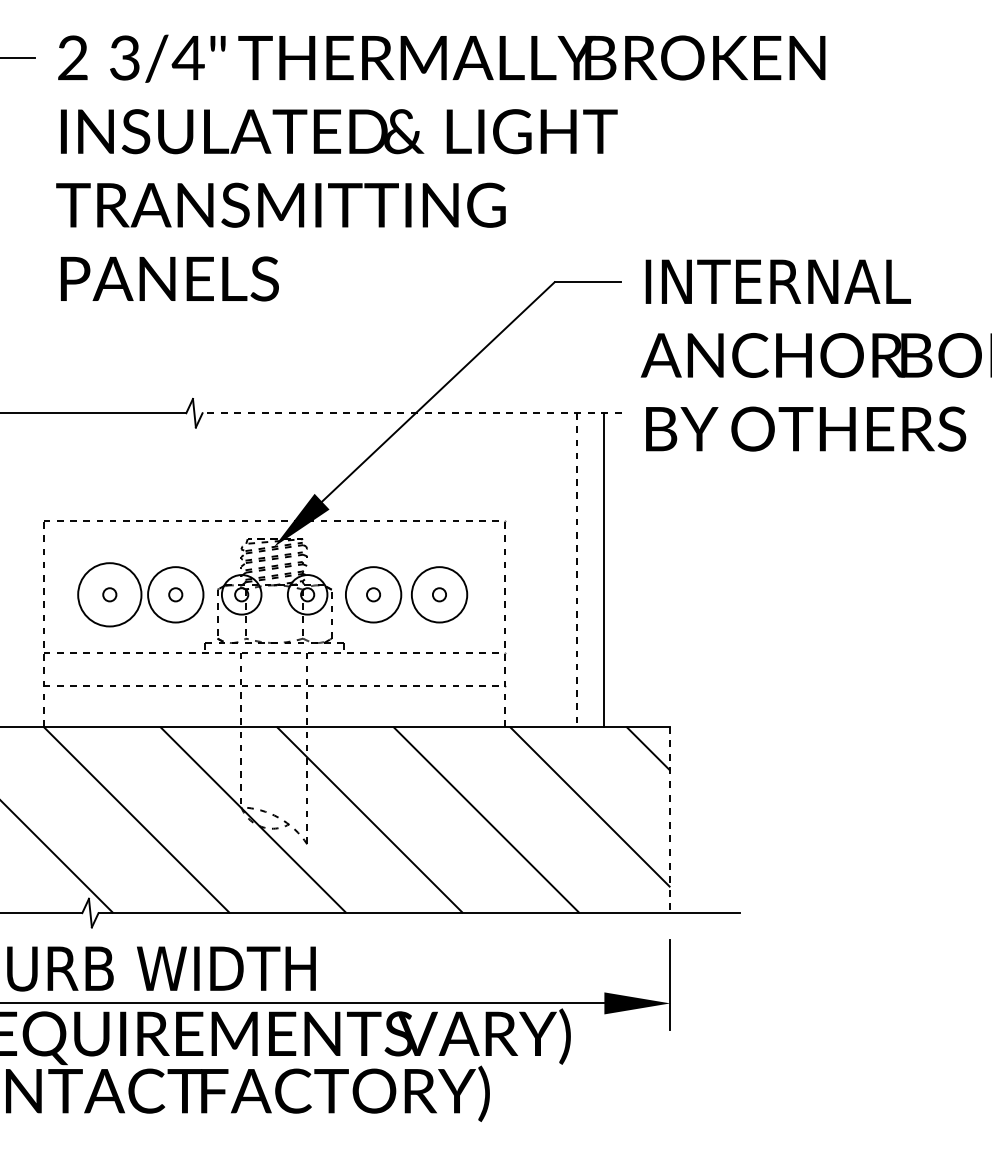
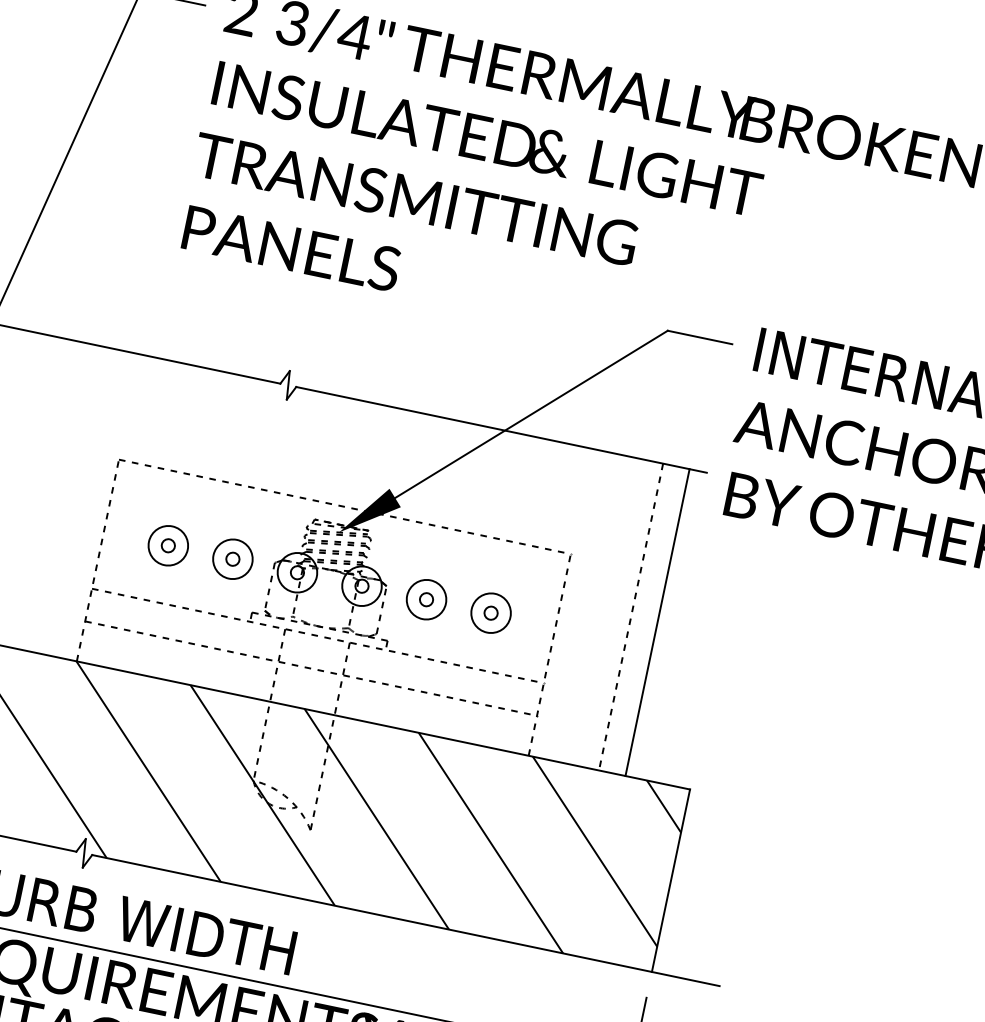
line: (412, 413) -> (501, 430), dashed -> solid
circle: (109, 594) -> (168, 545), size x0.62
circle: (175, 594) -> (232, 558), size x0.71
circle: (373, 594) -> (426, 599), size x0.71
circle: (439, 594) -> (491, 612), size x0.71
line: (670, 820) -> (671, 881), dashed -> solid

